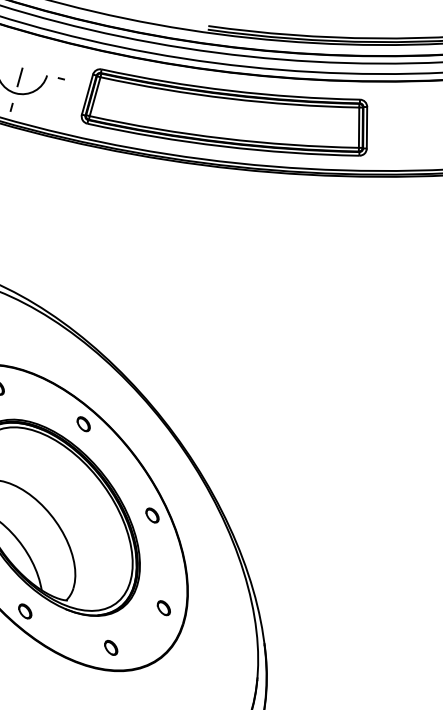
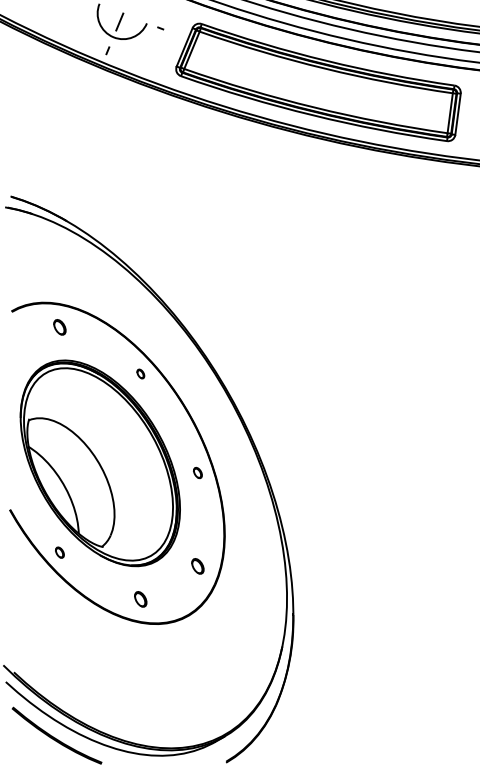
part: (83, 423) -> (140, 373), size x0.6
part: (152, 515) -> (197, 472), size x0.7
part: (24, 611) -> (59, 552), size x0.7

